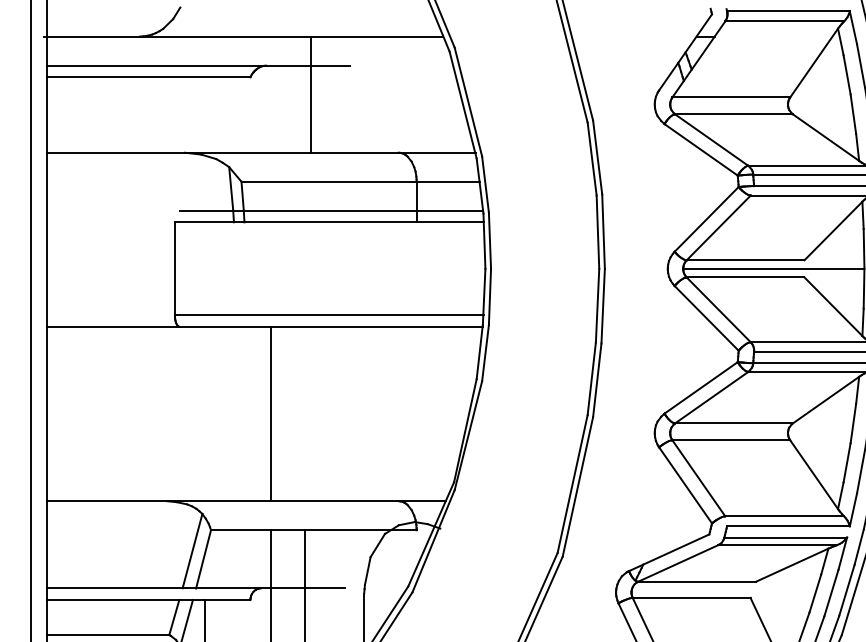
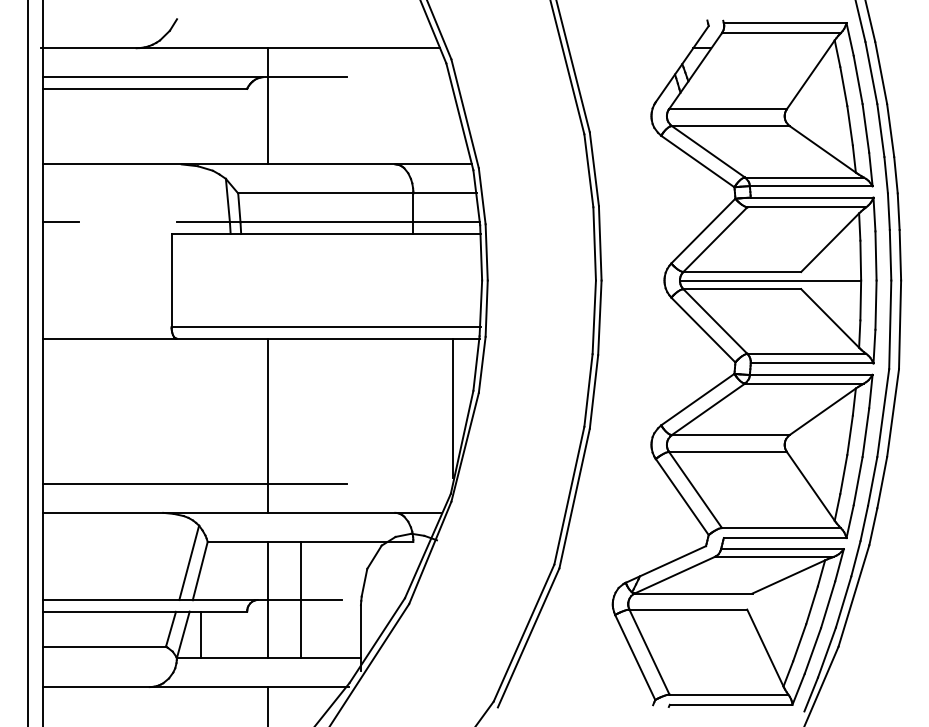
line: (310, 94) -> (267, 106), moved
line: (63, 210) -> (60, 222), added
line: (455, 395) -> (452, 407), added
line: (197, 471) -> (194, 483), added

